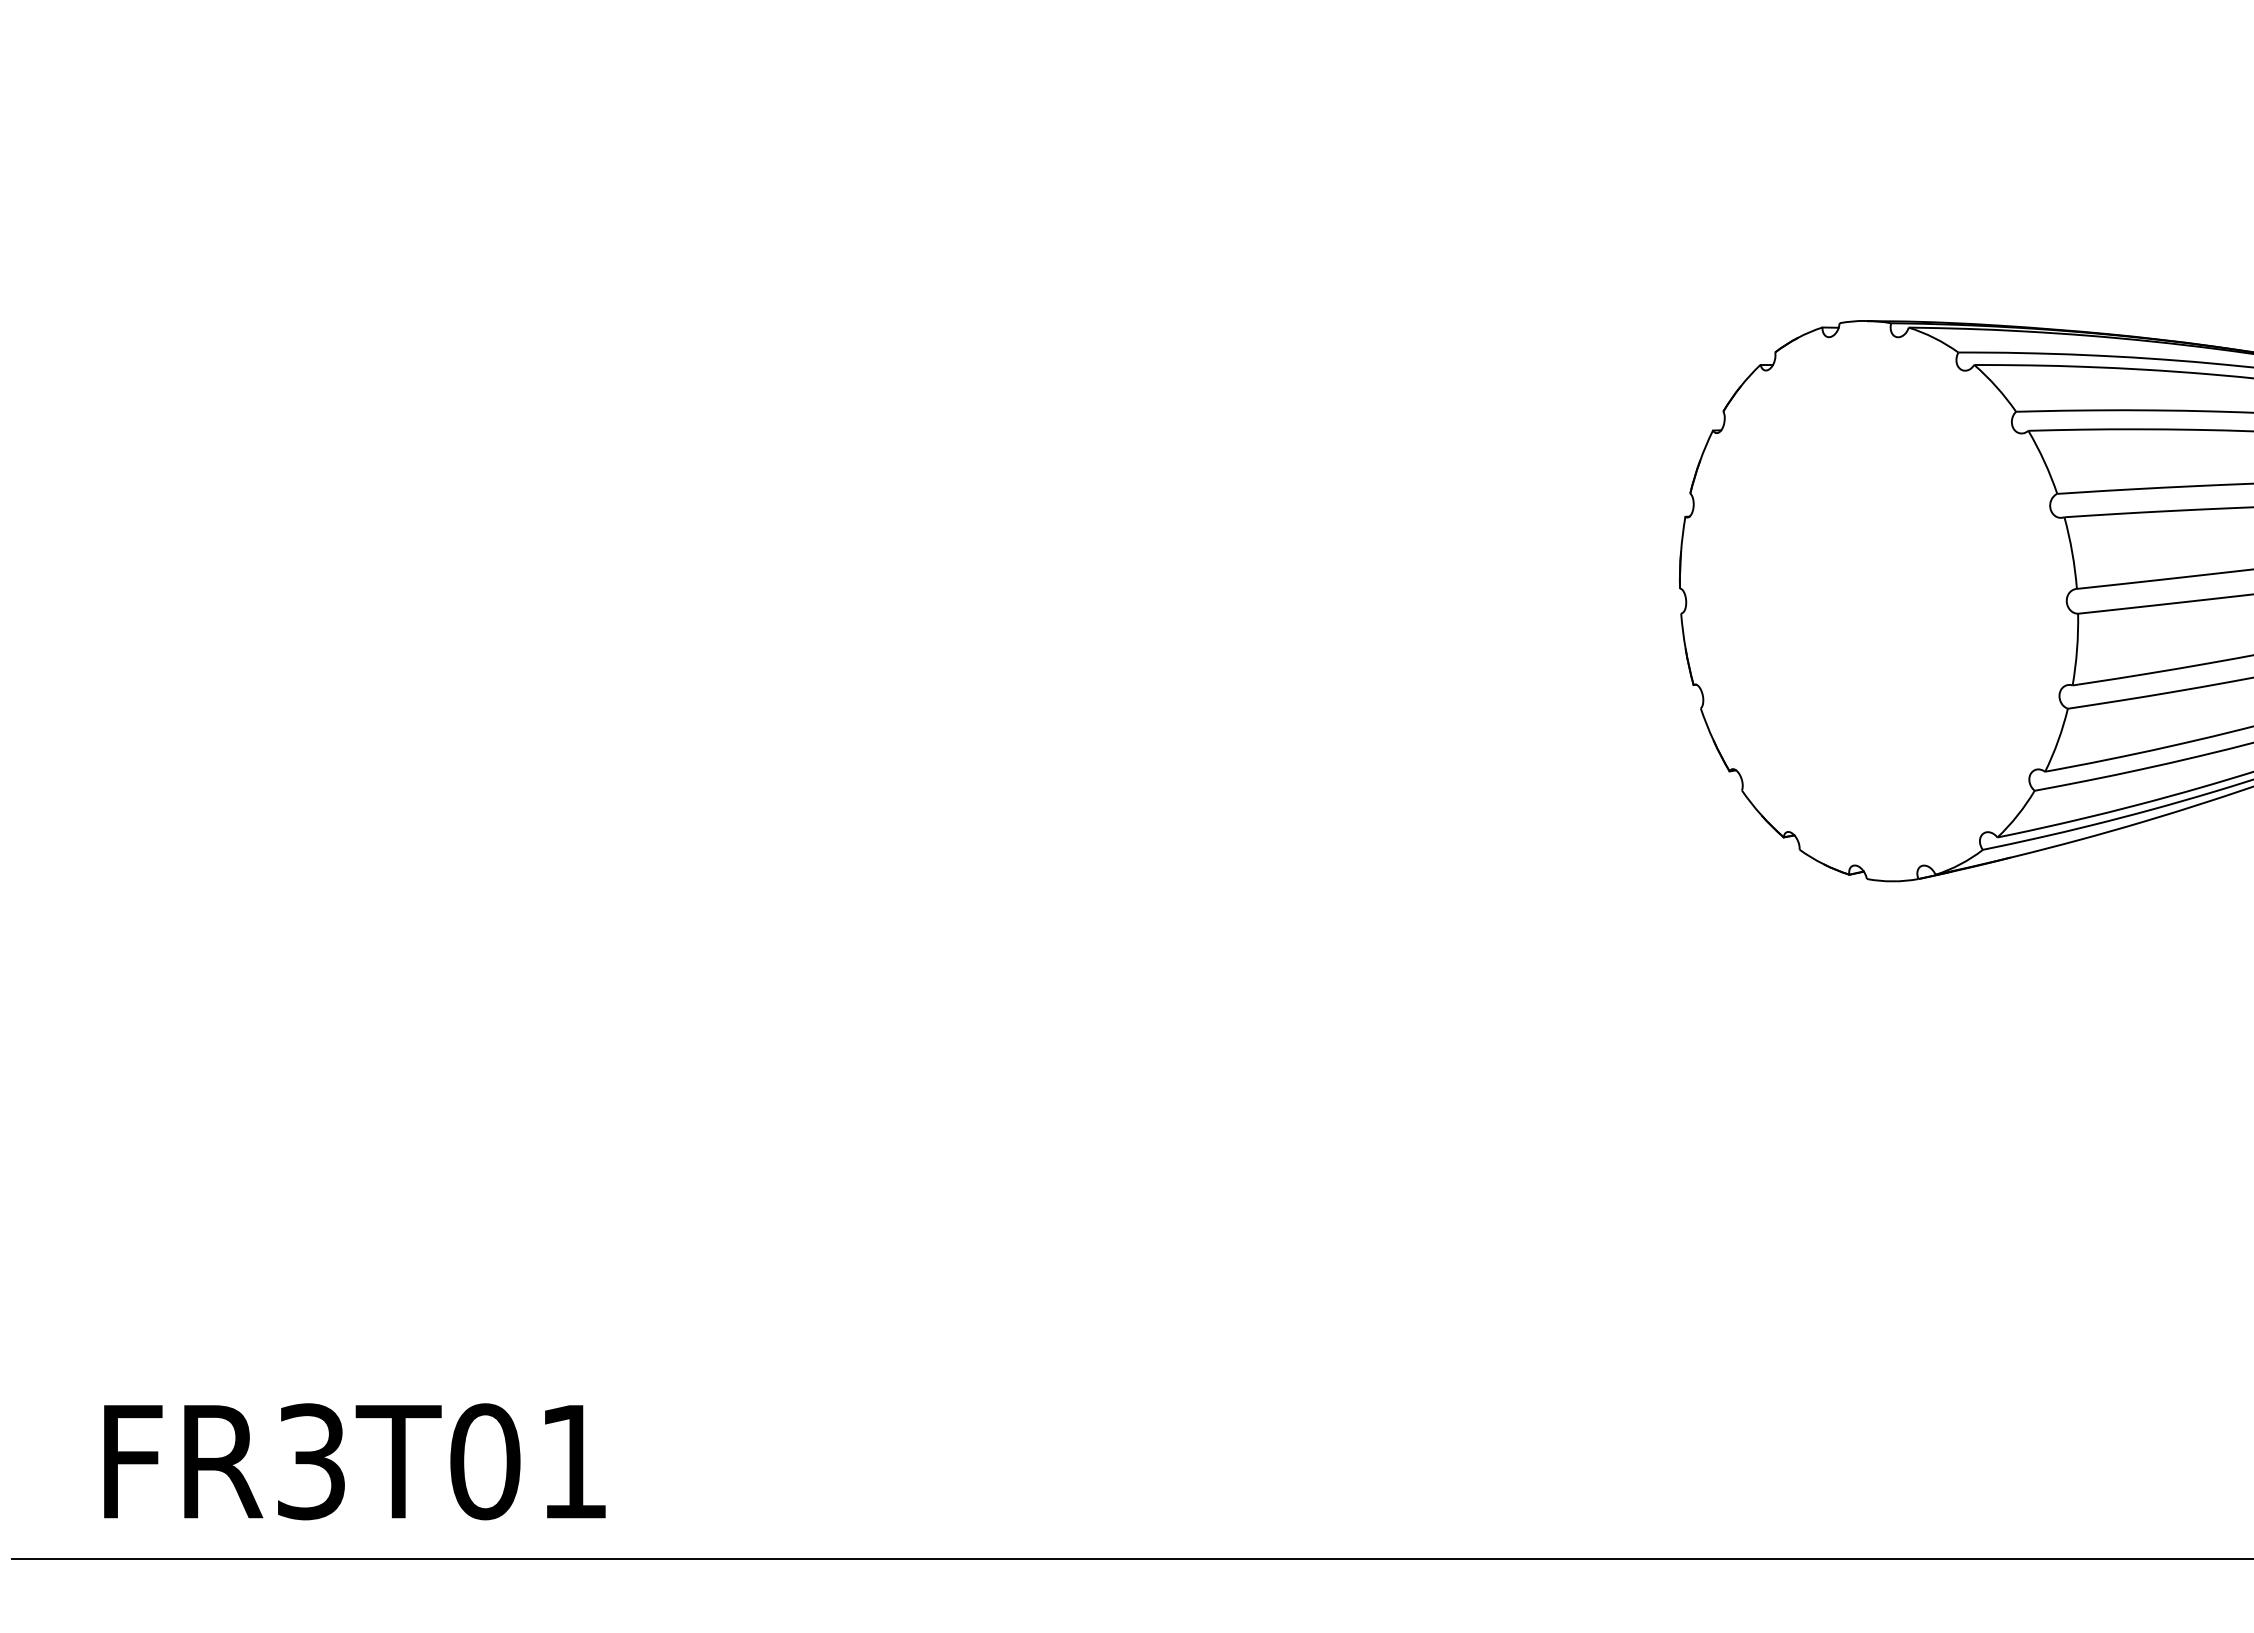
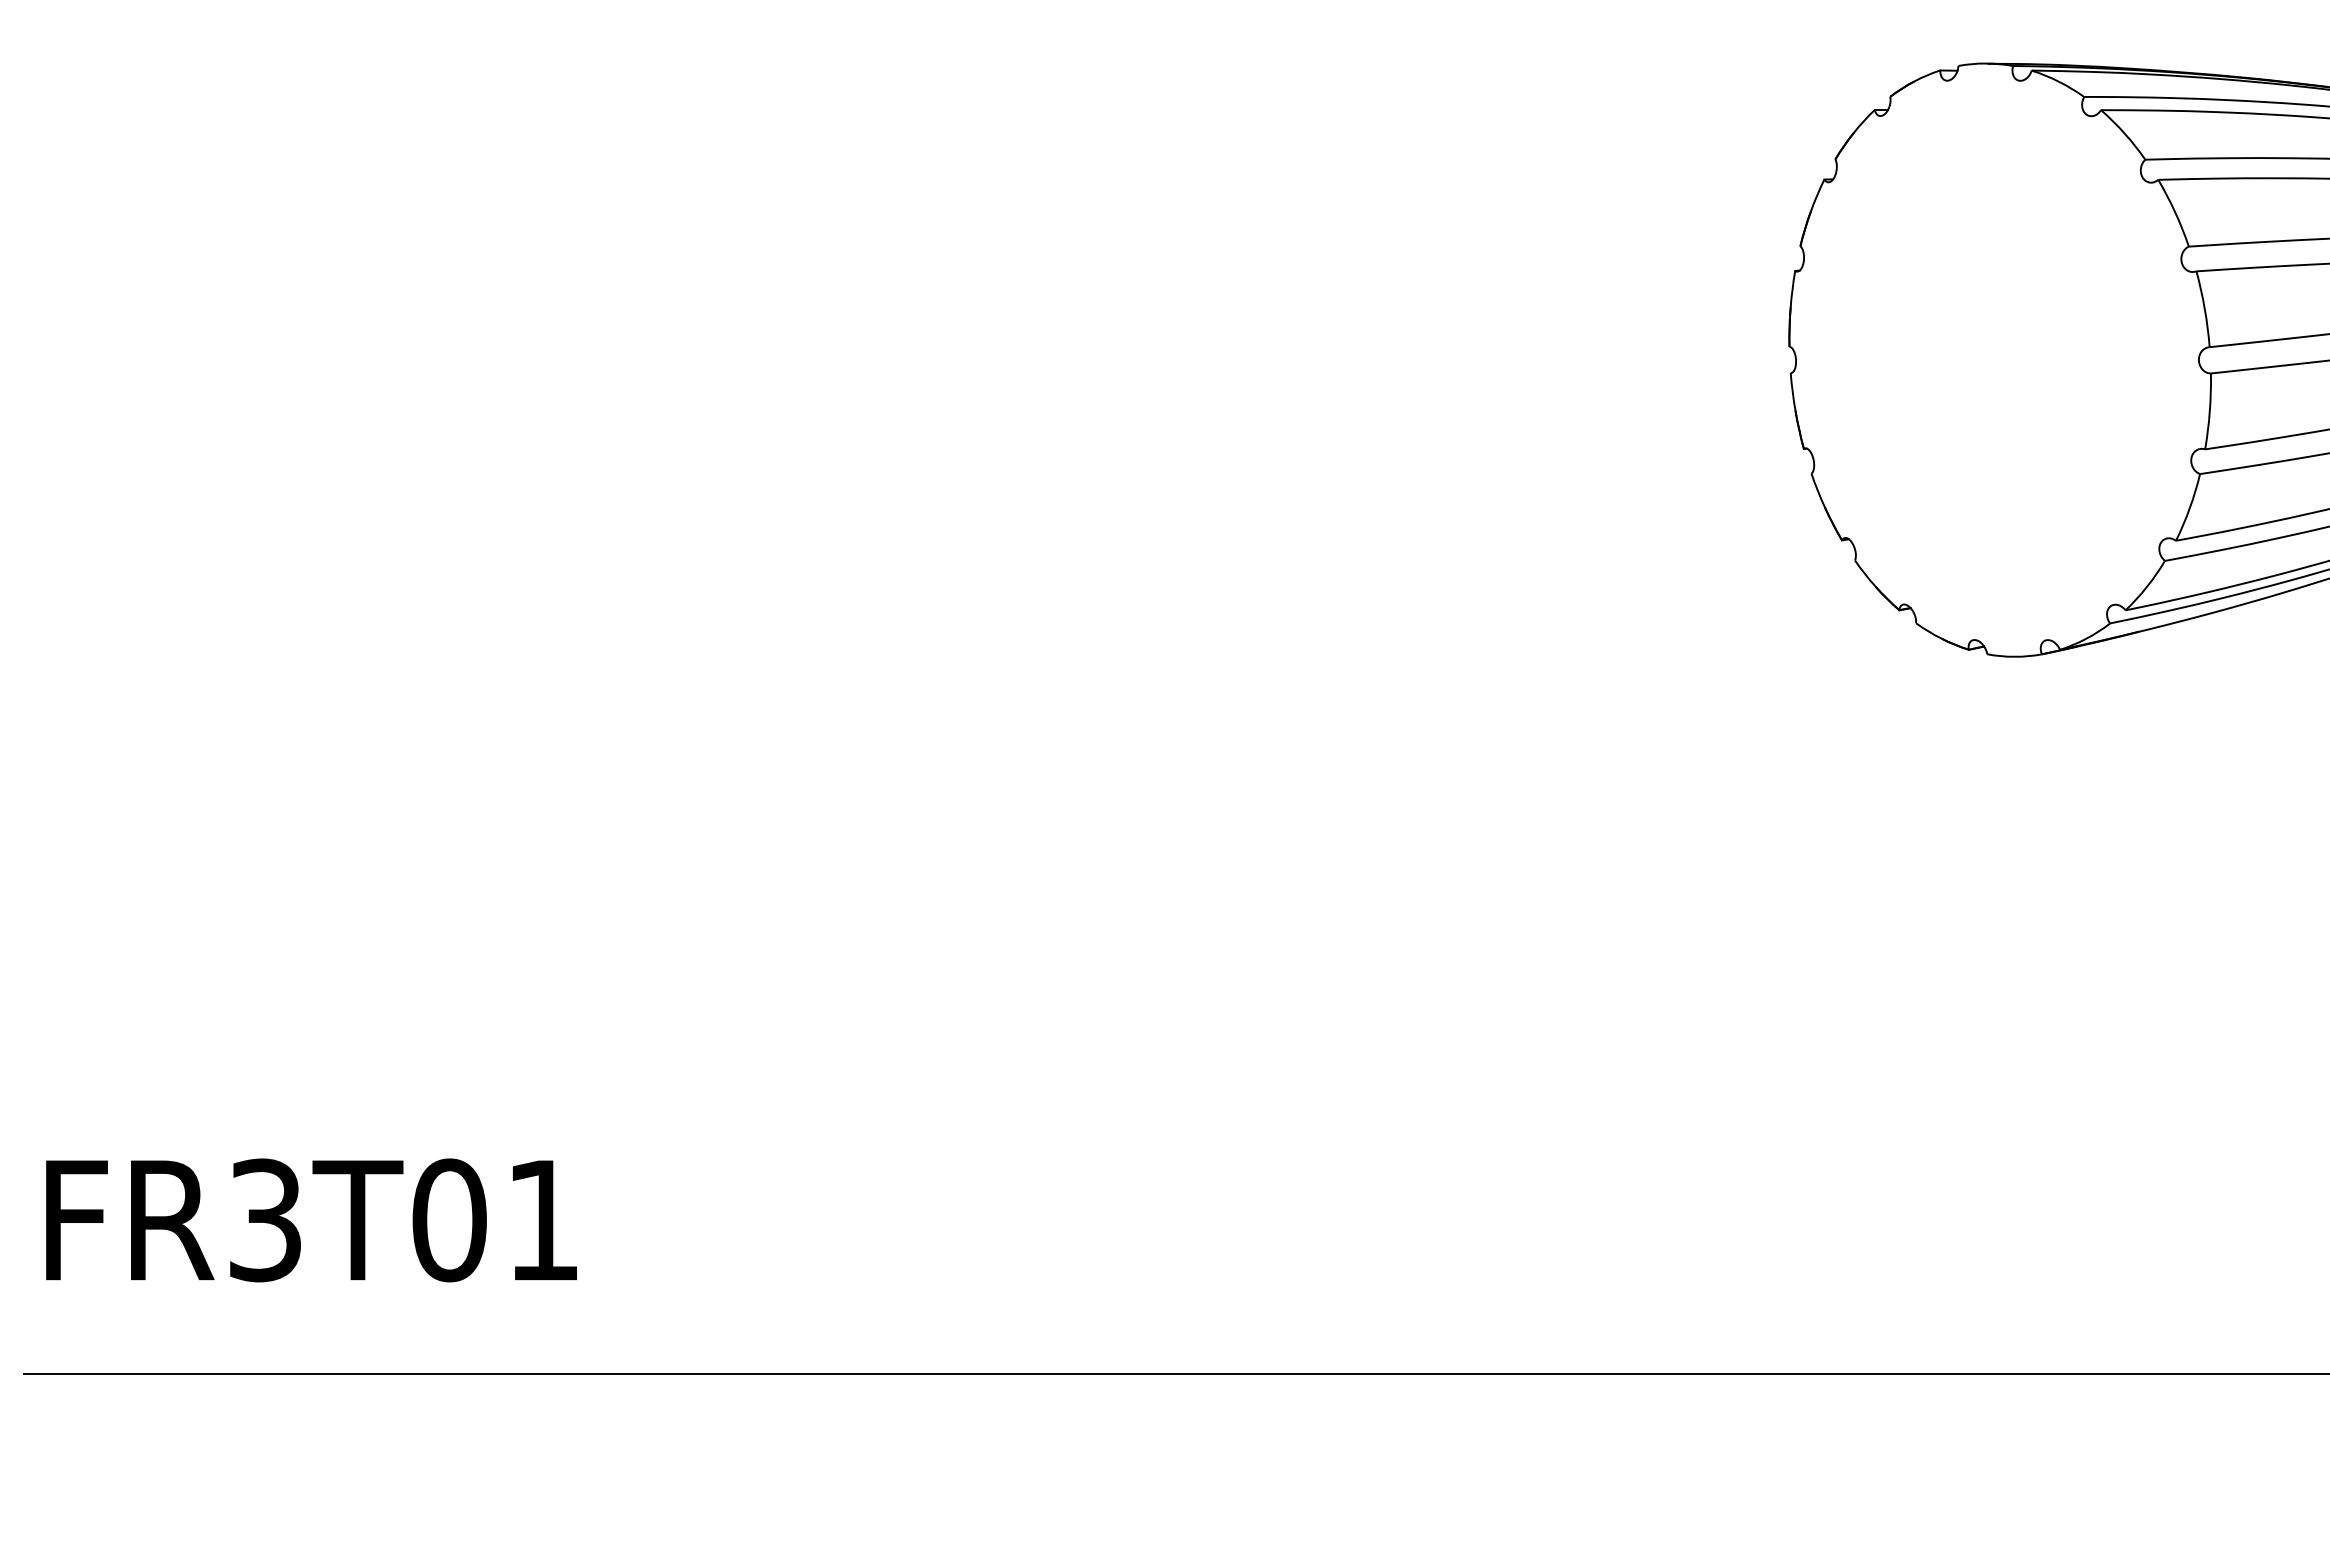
text: (354, 1461) -> (311, 1220), moved

